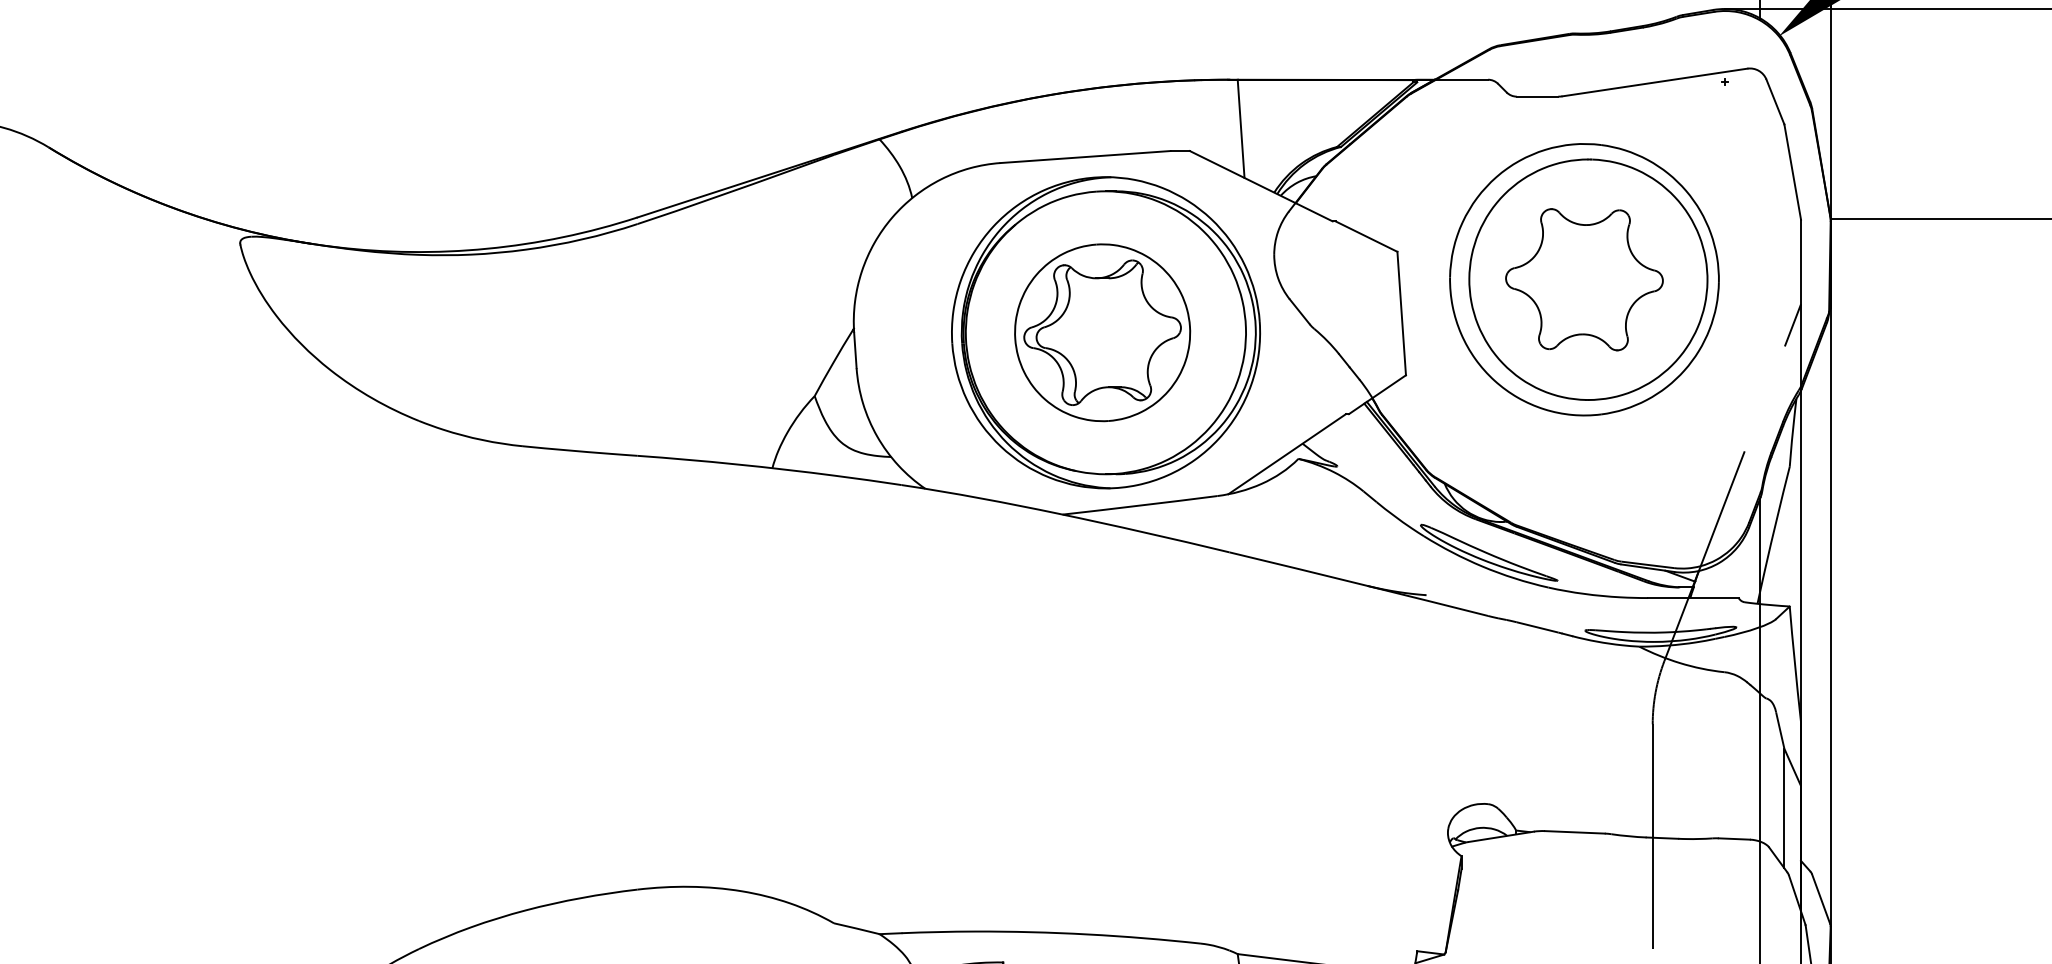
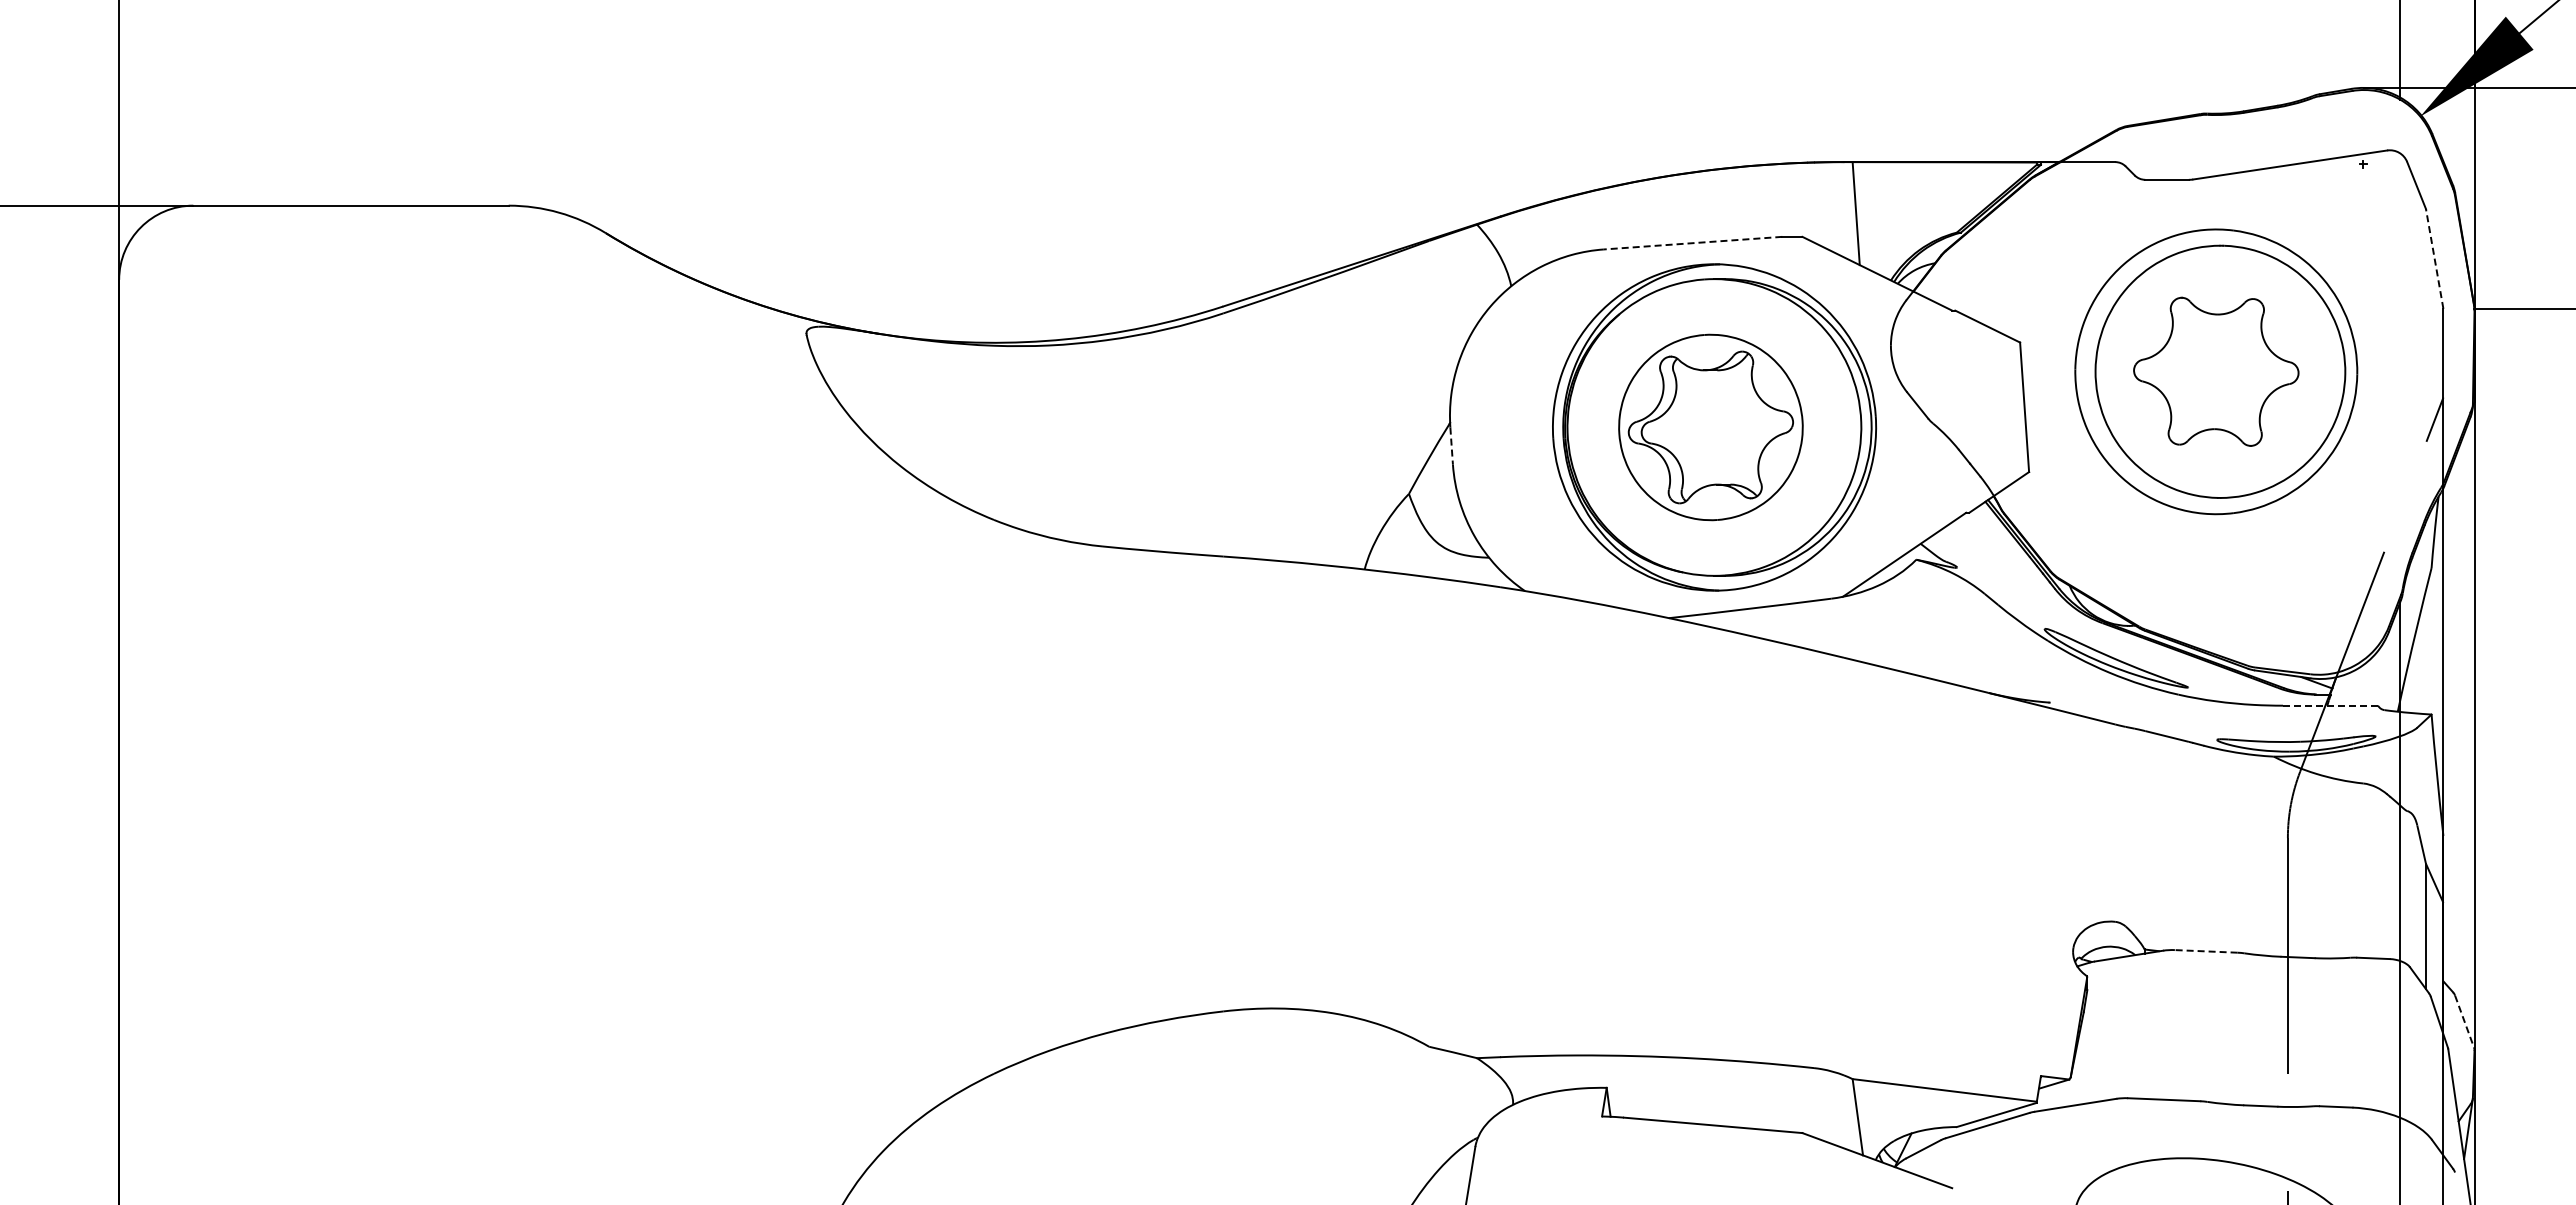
line: (1085, 157) -> (1692, 243), solid -> dashed
line: (1792, 171) -> (2434, 258), solid -> dashed
line: (855, 350) -> (1451, 446), solid -> dashed
line: (1693, 597) -> (2330, 705), solid -> dashed
line: (1574, 832) -> (2205, 951), solid -> dashed
line: (1821, 899) -> (2464, 1021), solid -> dashed

